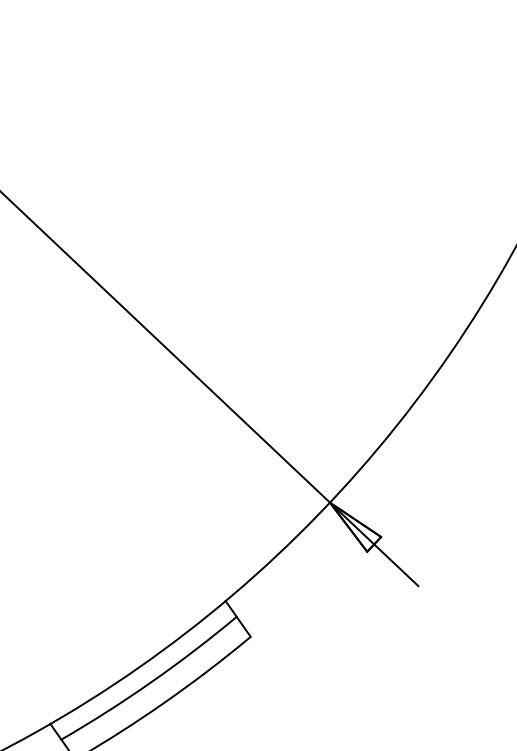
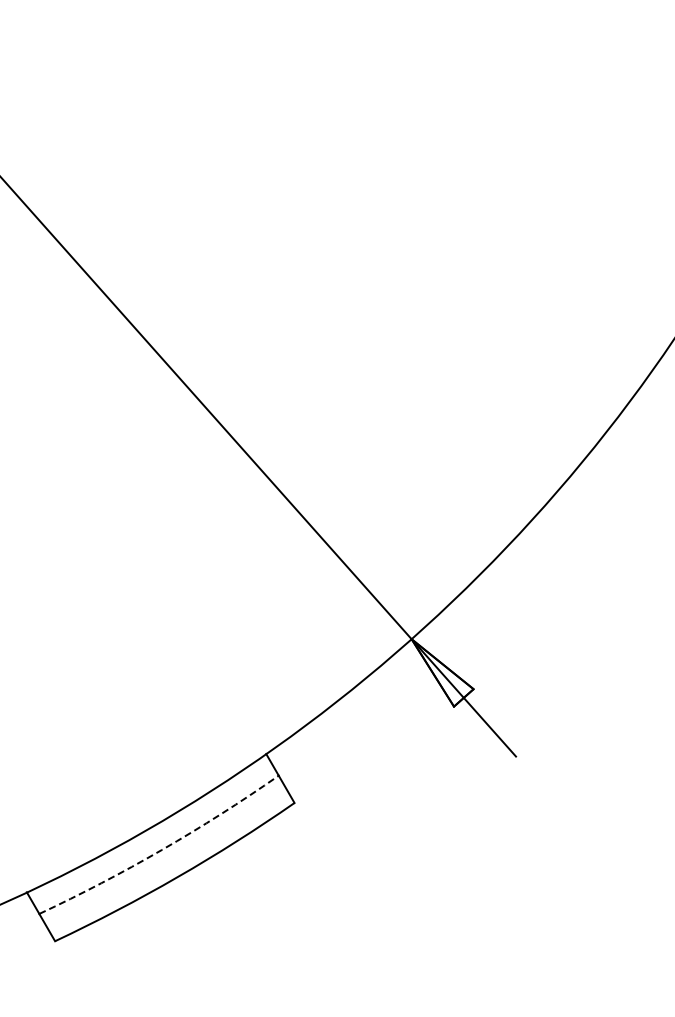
arc: (152, 681) -> (162, 849), solid -> dashed

